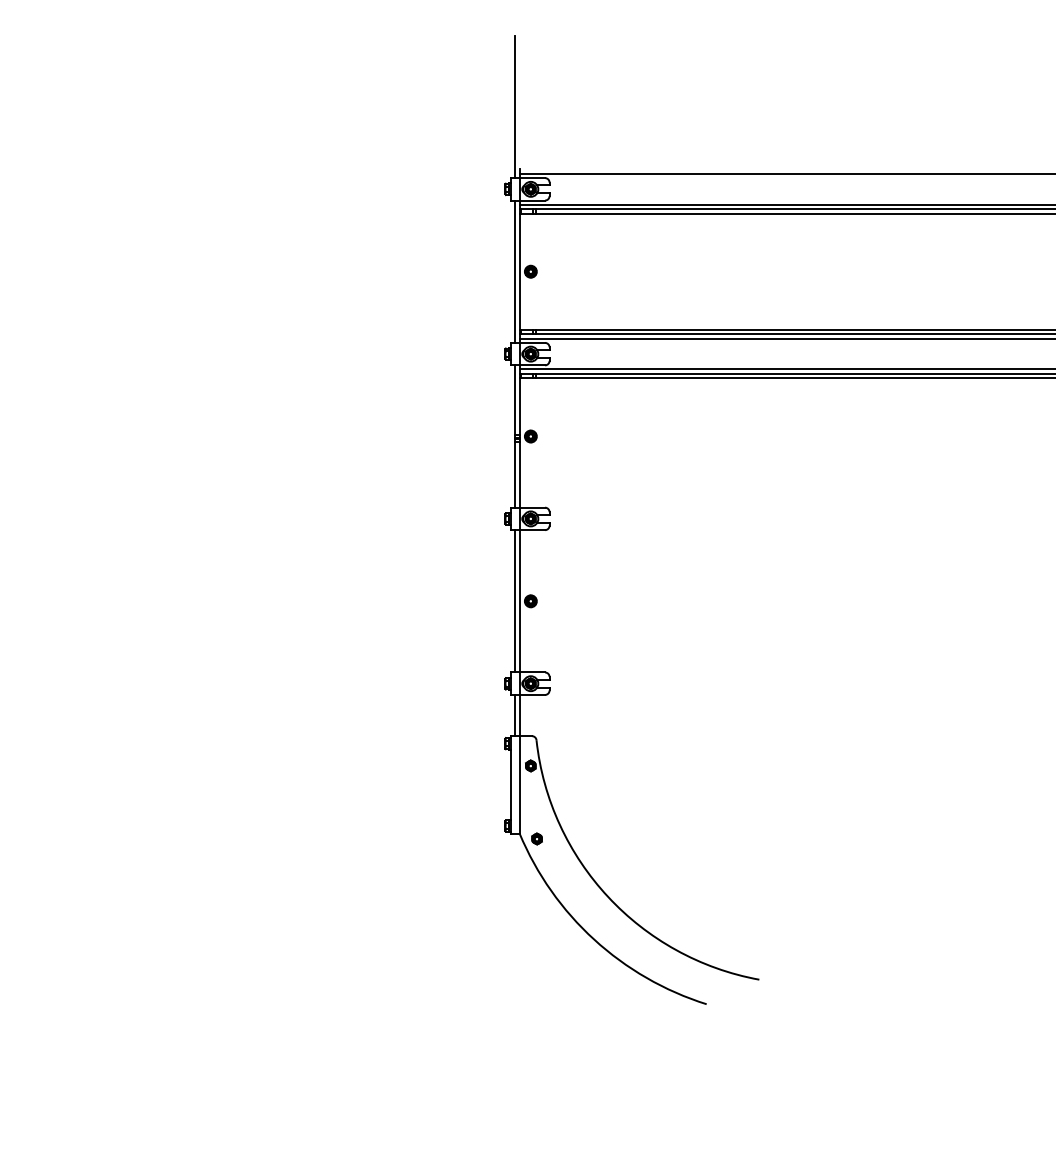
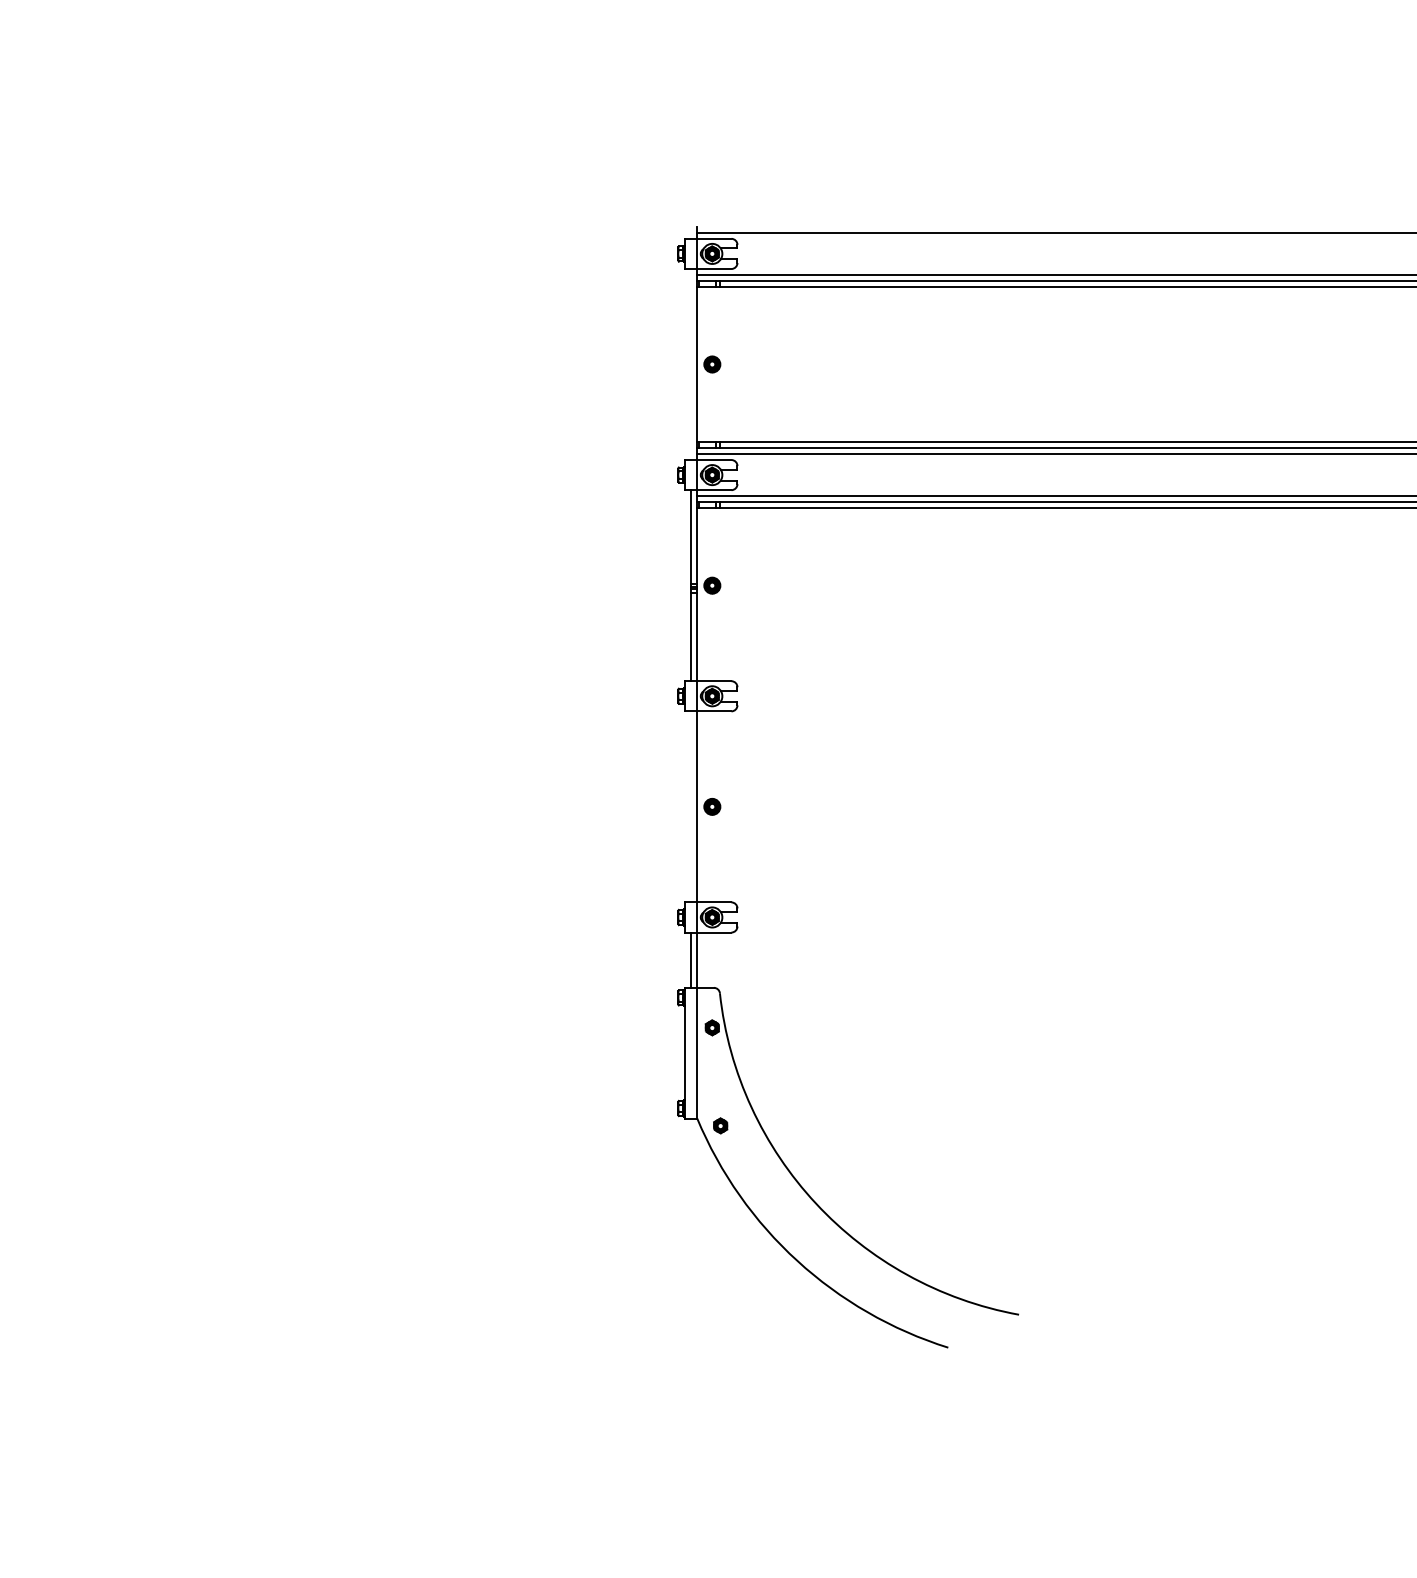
line: (515, 106) -> (691, 142), removed
line: (515, 271) -> (691, 364), removed
line: (515, 601) -> (691, 807), removed

